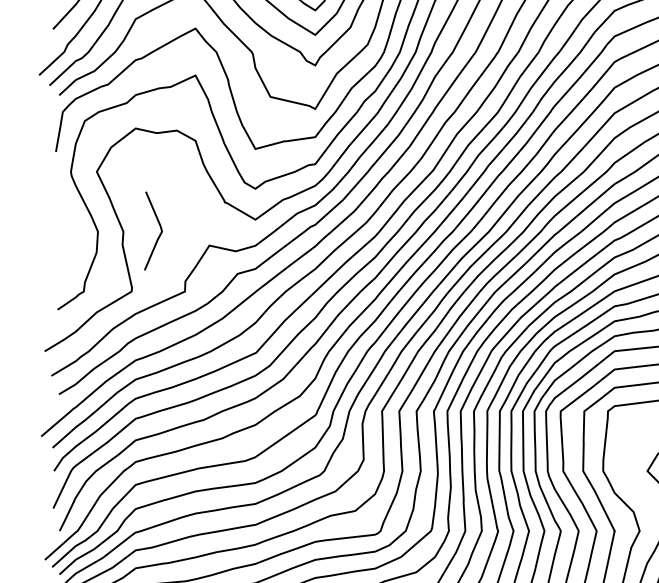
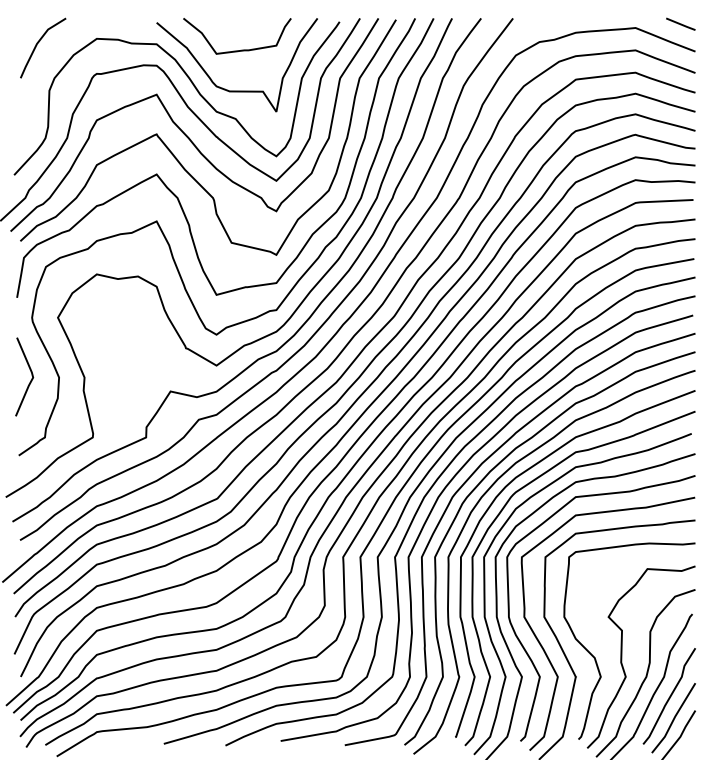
line: (160, 229) -> (31, 375), moved

